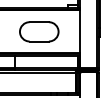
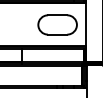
part: (39, 31) -> (57, 24), moved

